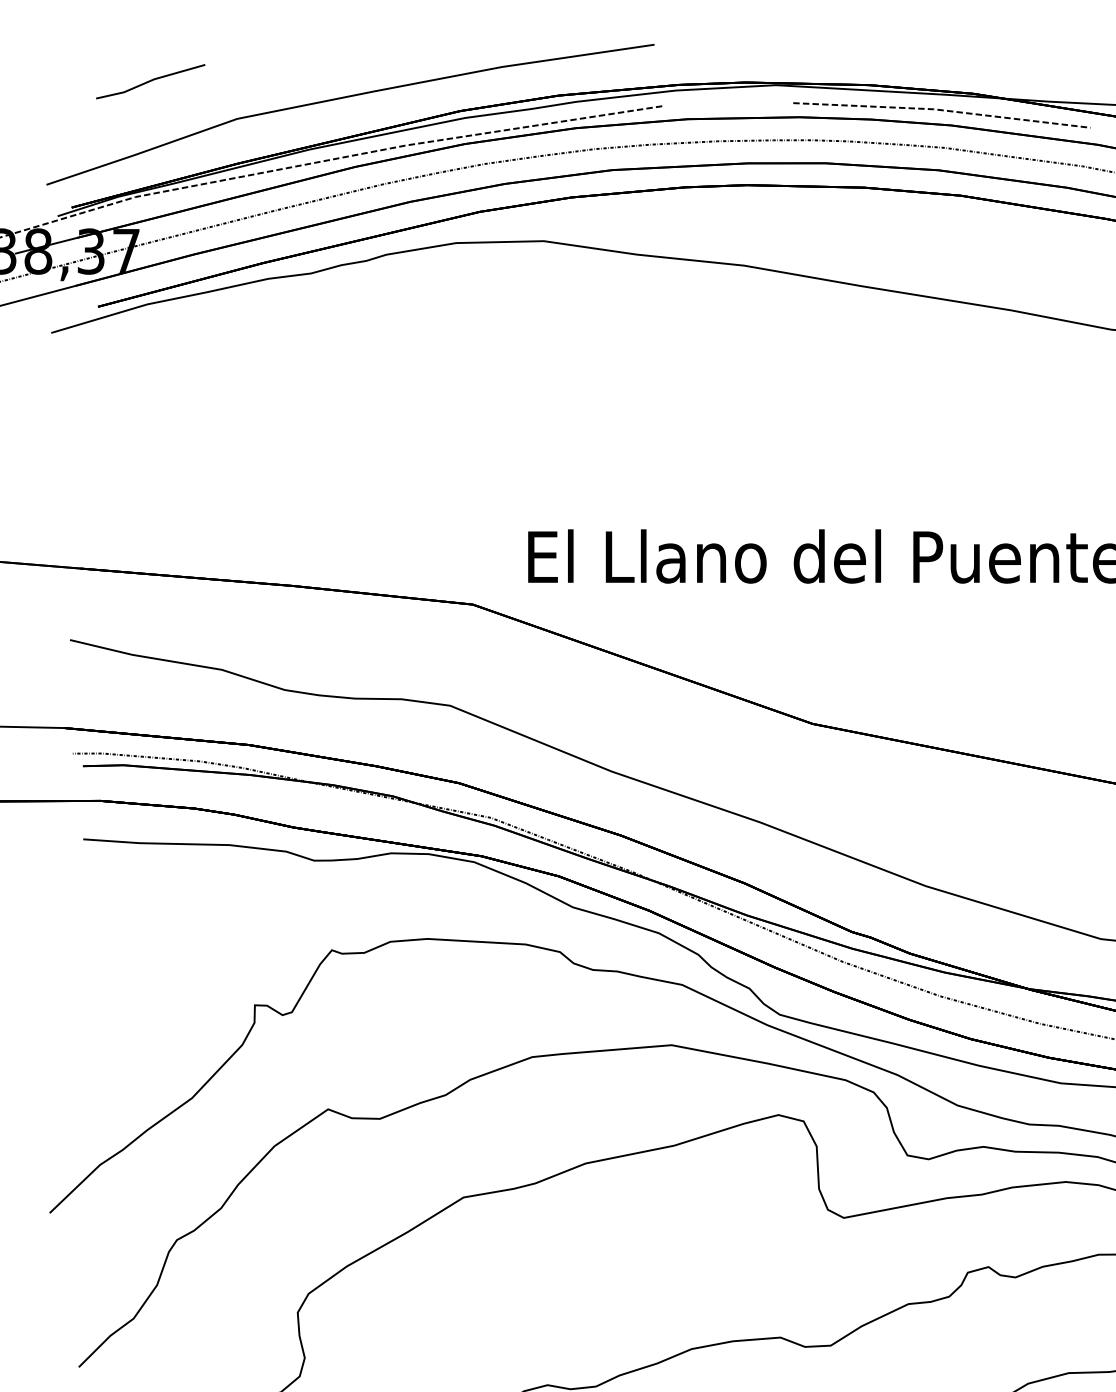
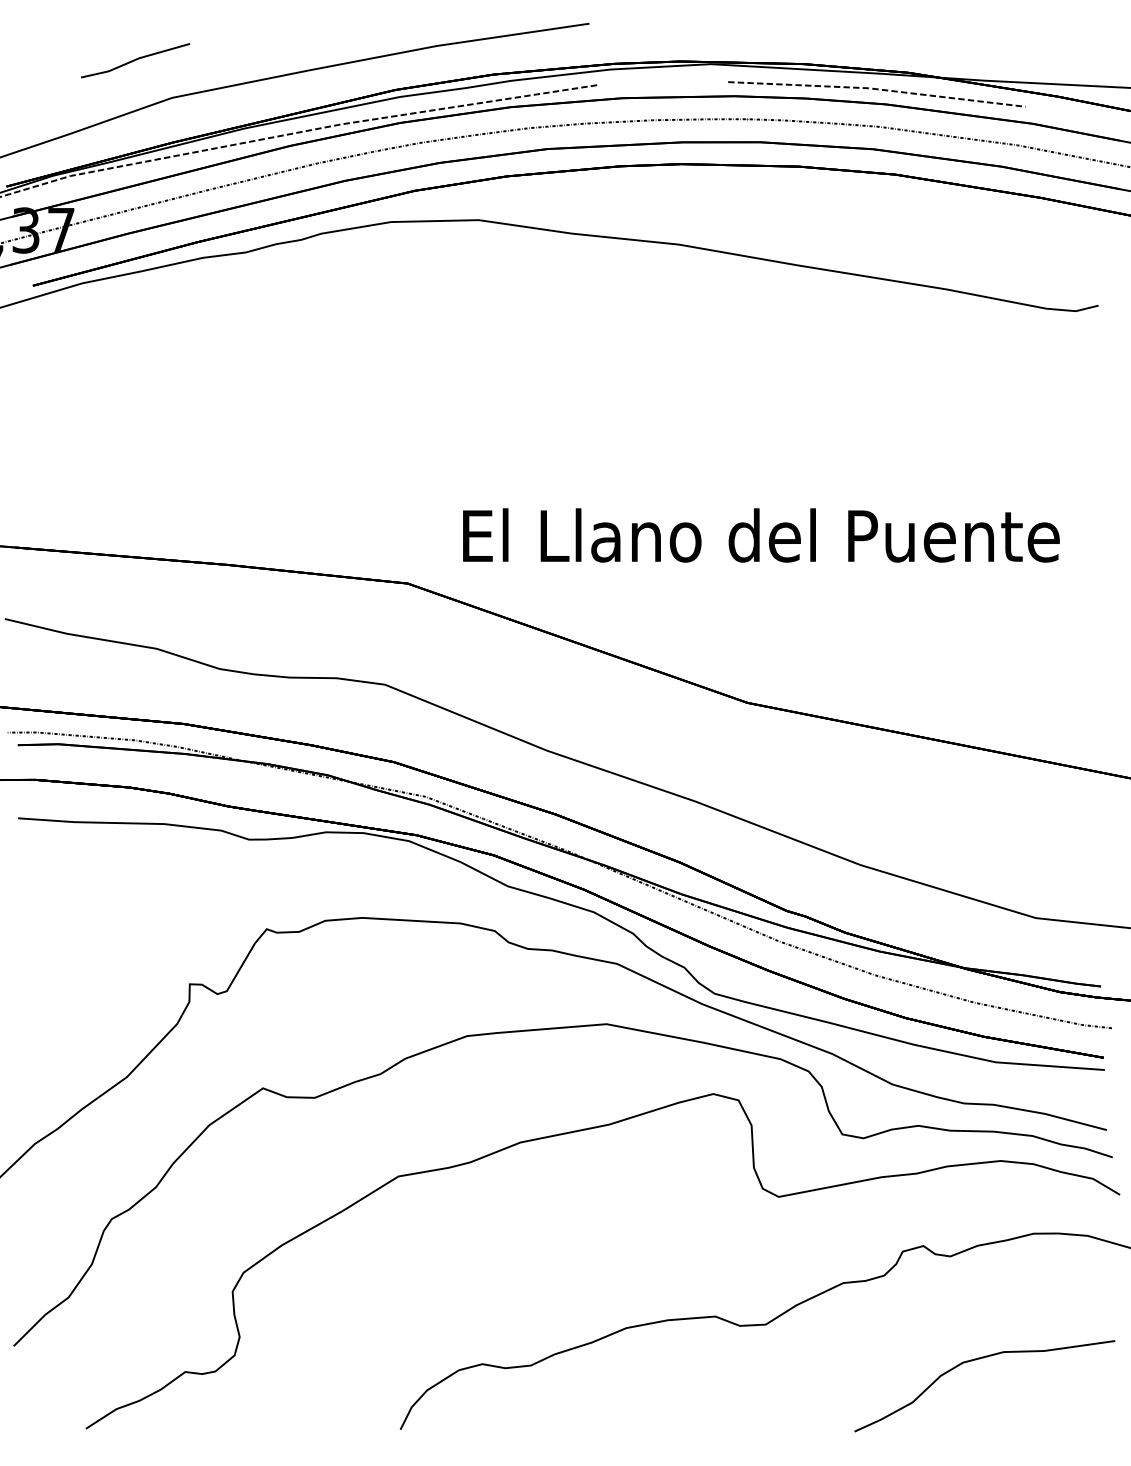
line: (150, 81) -> (135, 60), moved

